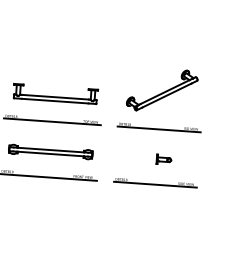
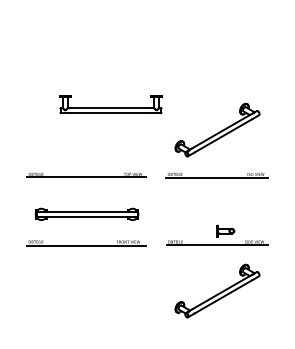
part: (55, 94) -> (110, 104), moved
part: (164, 159) -> (225, 230), moved
part: (153, 221) -> (217, 290), added

